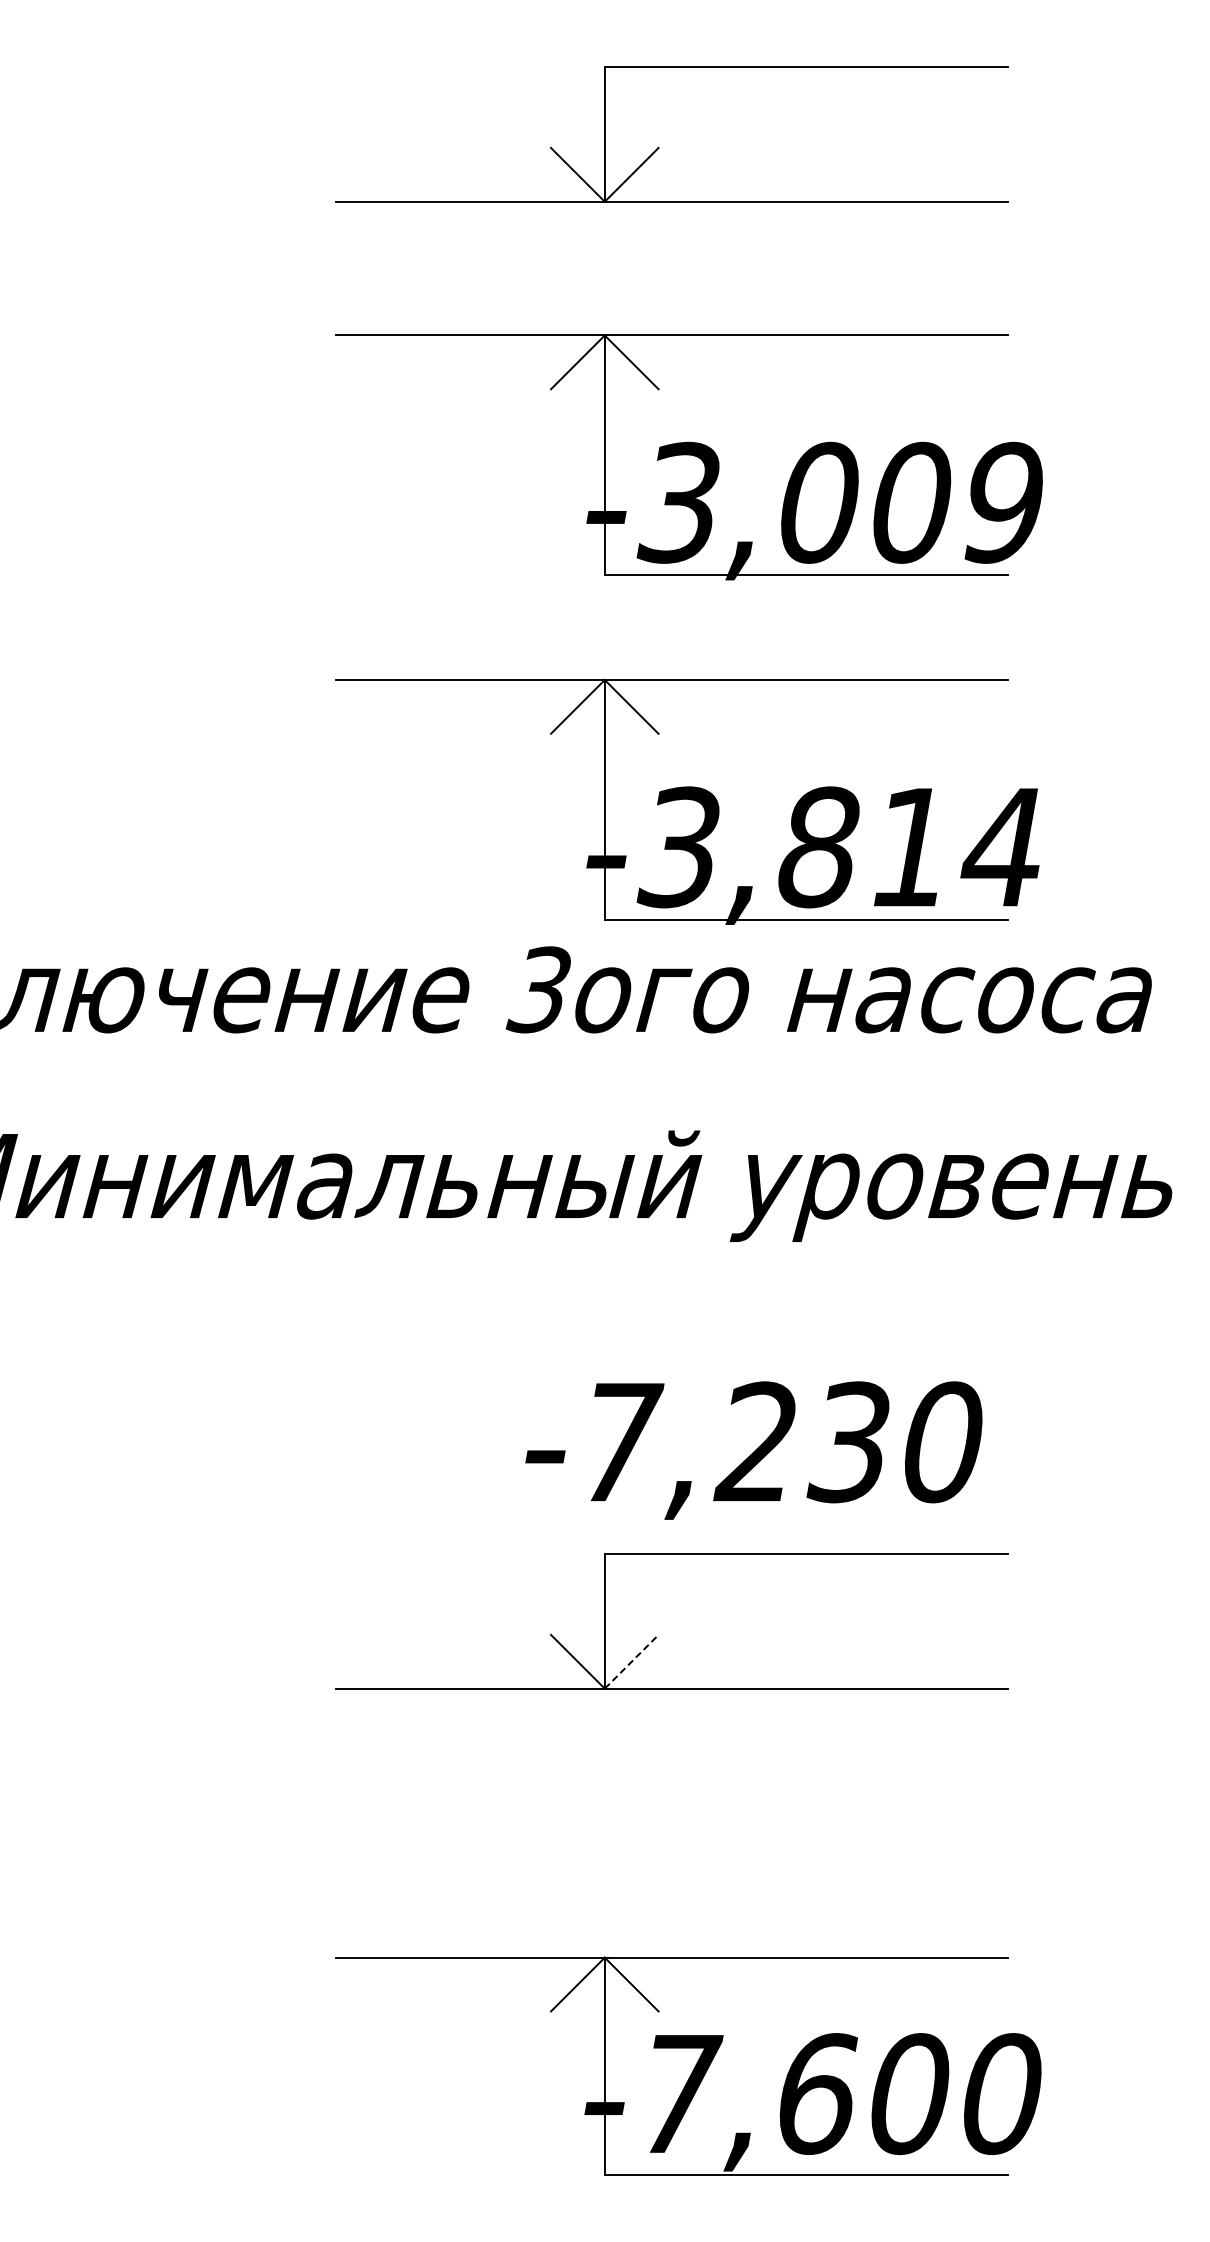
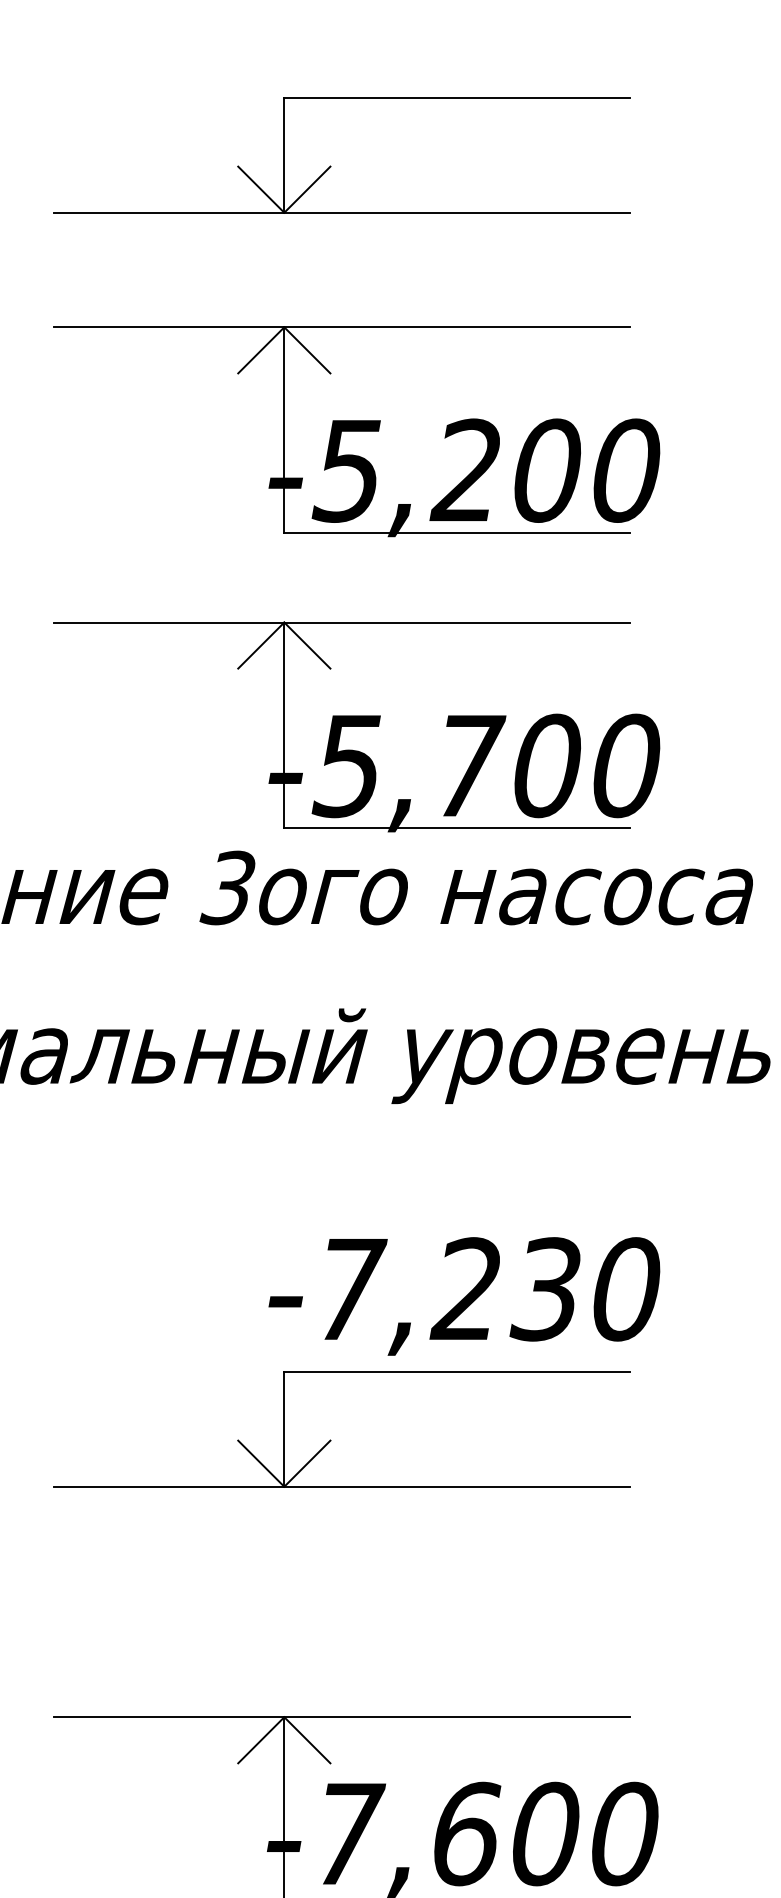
text: (839, 502) -> (485, 470), -3,009 -> -5,200
text: (839, 847) -> (485, 766), -3,814 -> -5,700
text: (753, 1450) -> (464, 1296), moved
line: (632, 1661) -> (308, 1463), dashed -> solid

